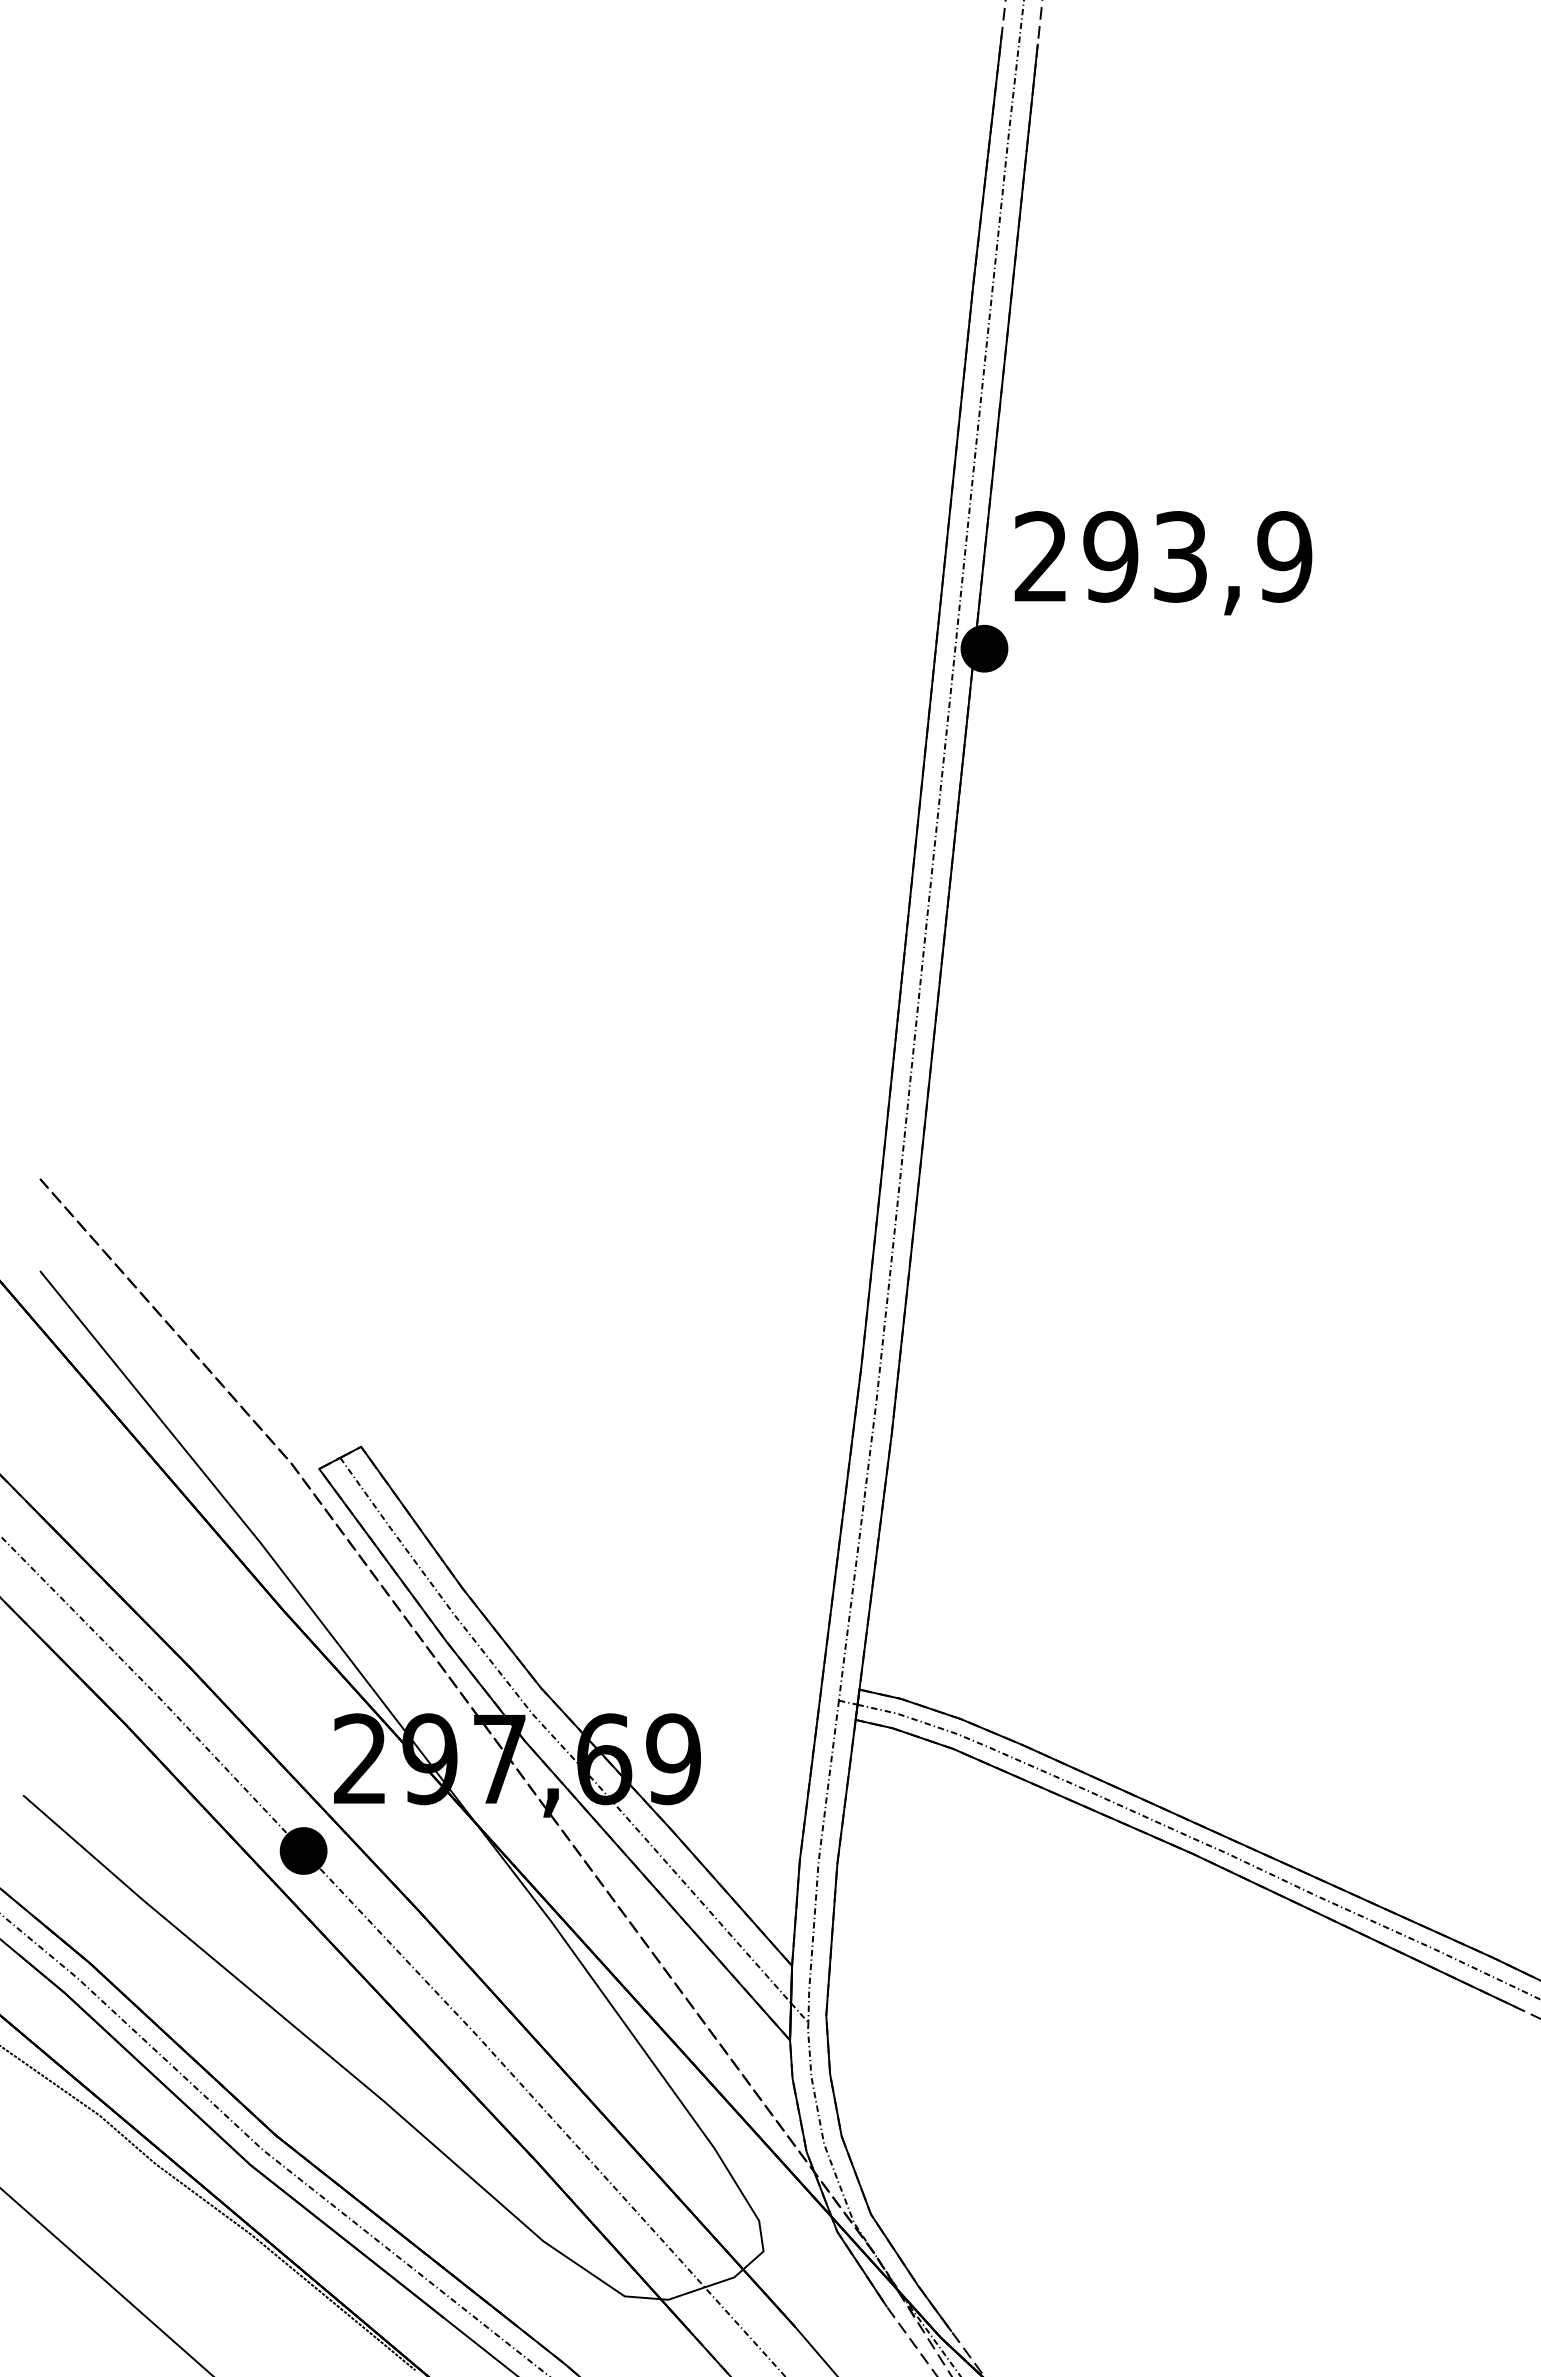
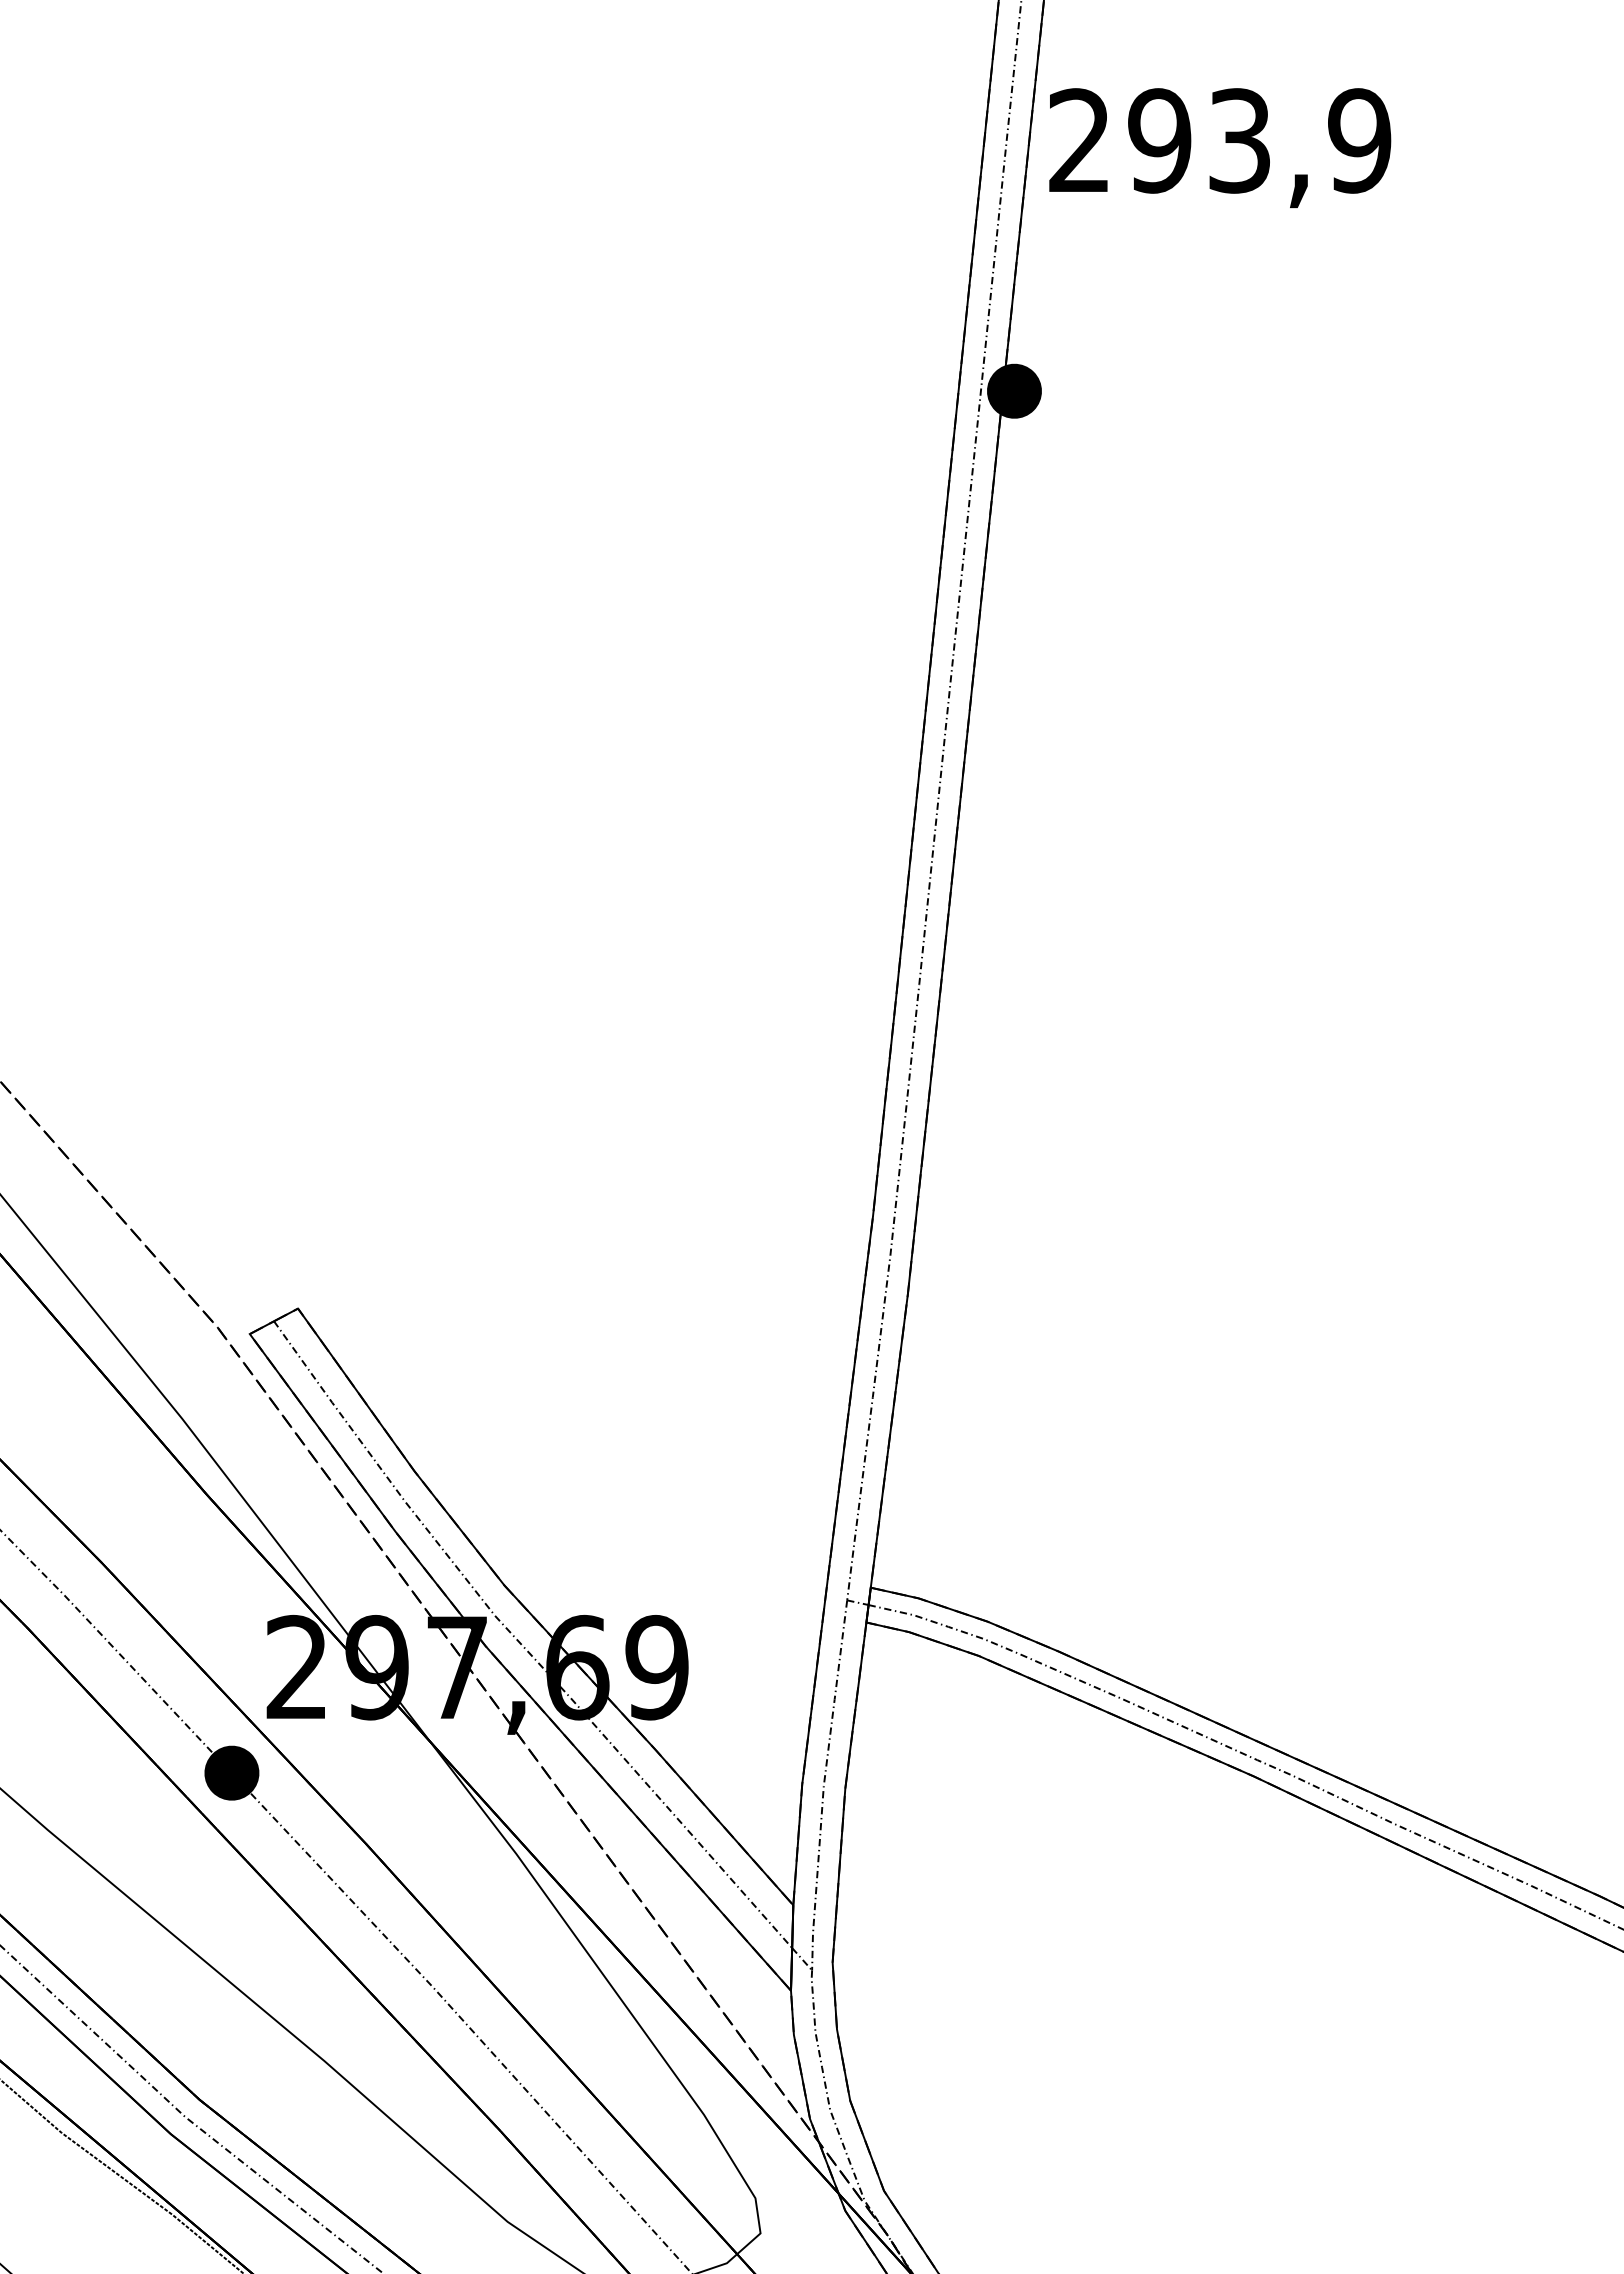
text: (1163, 563) -> (1220, 148), moved

